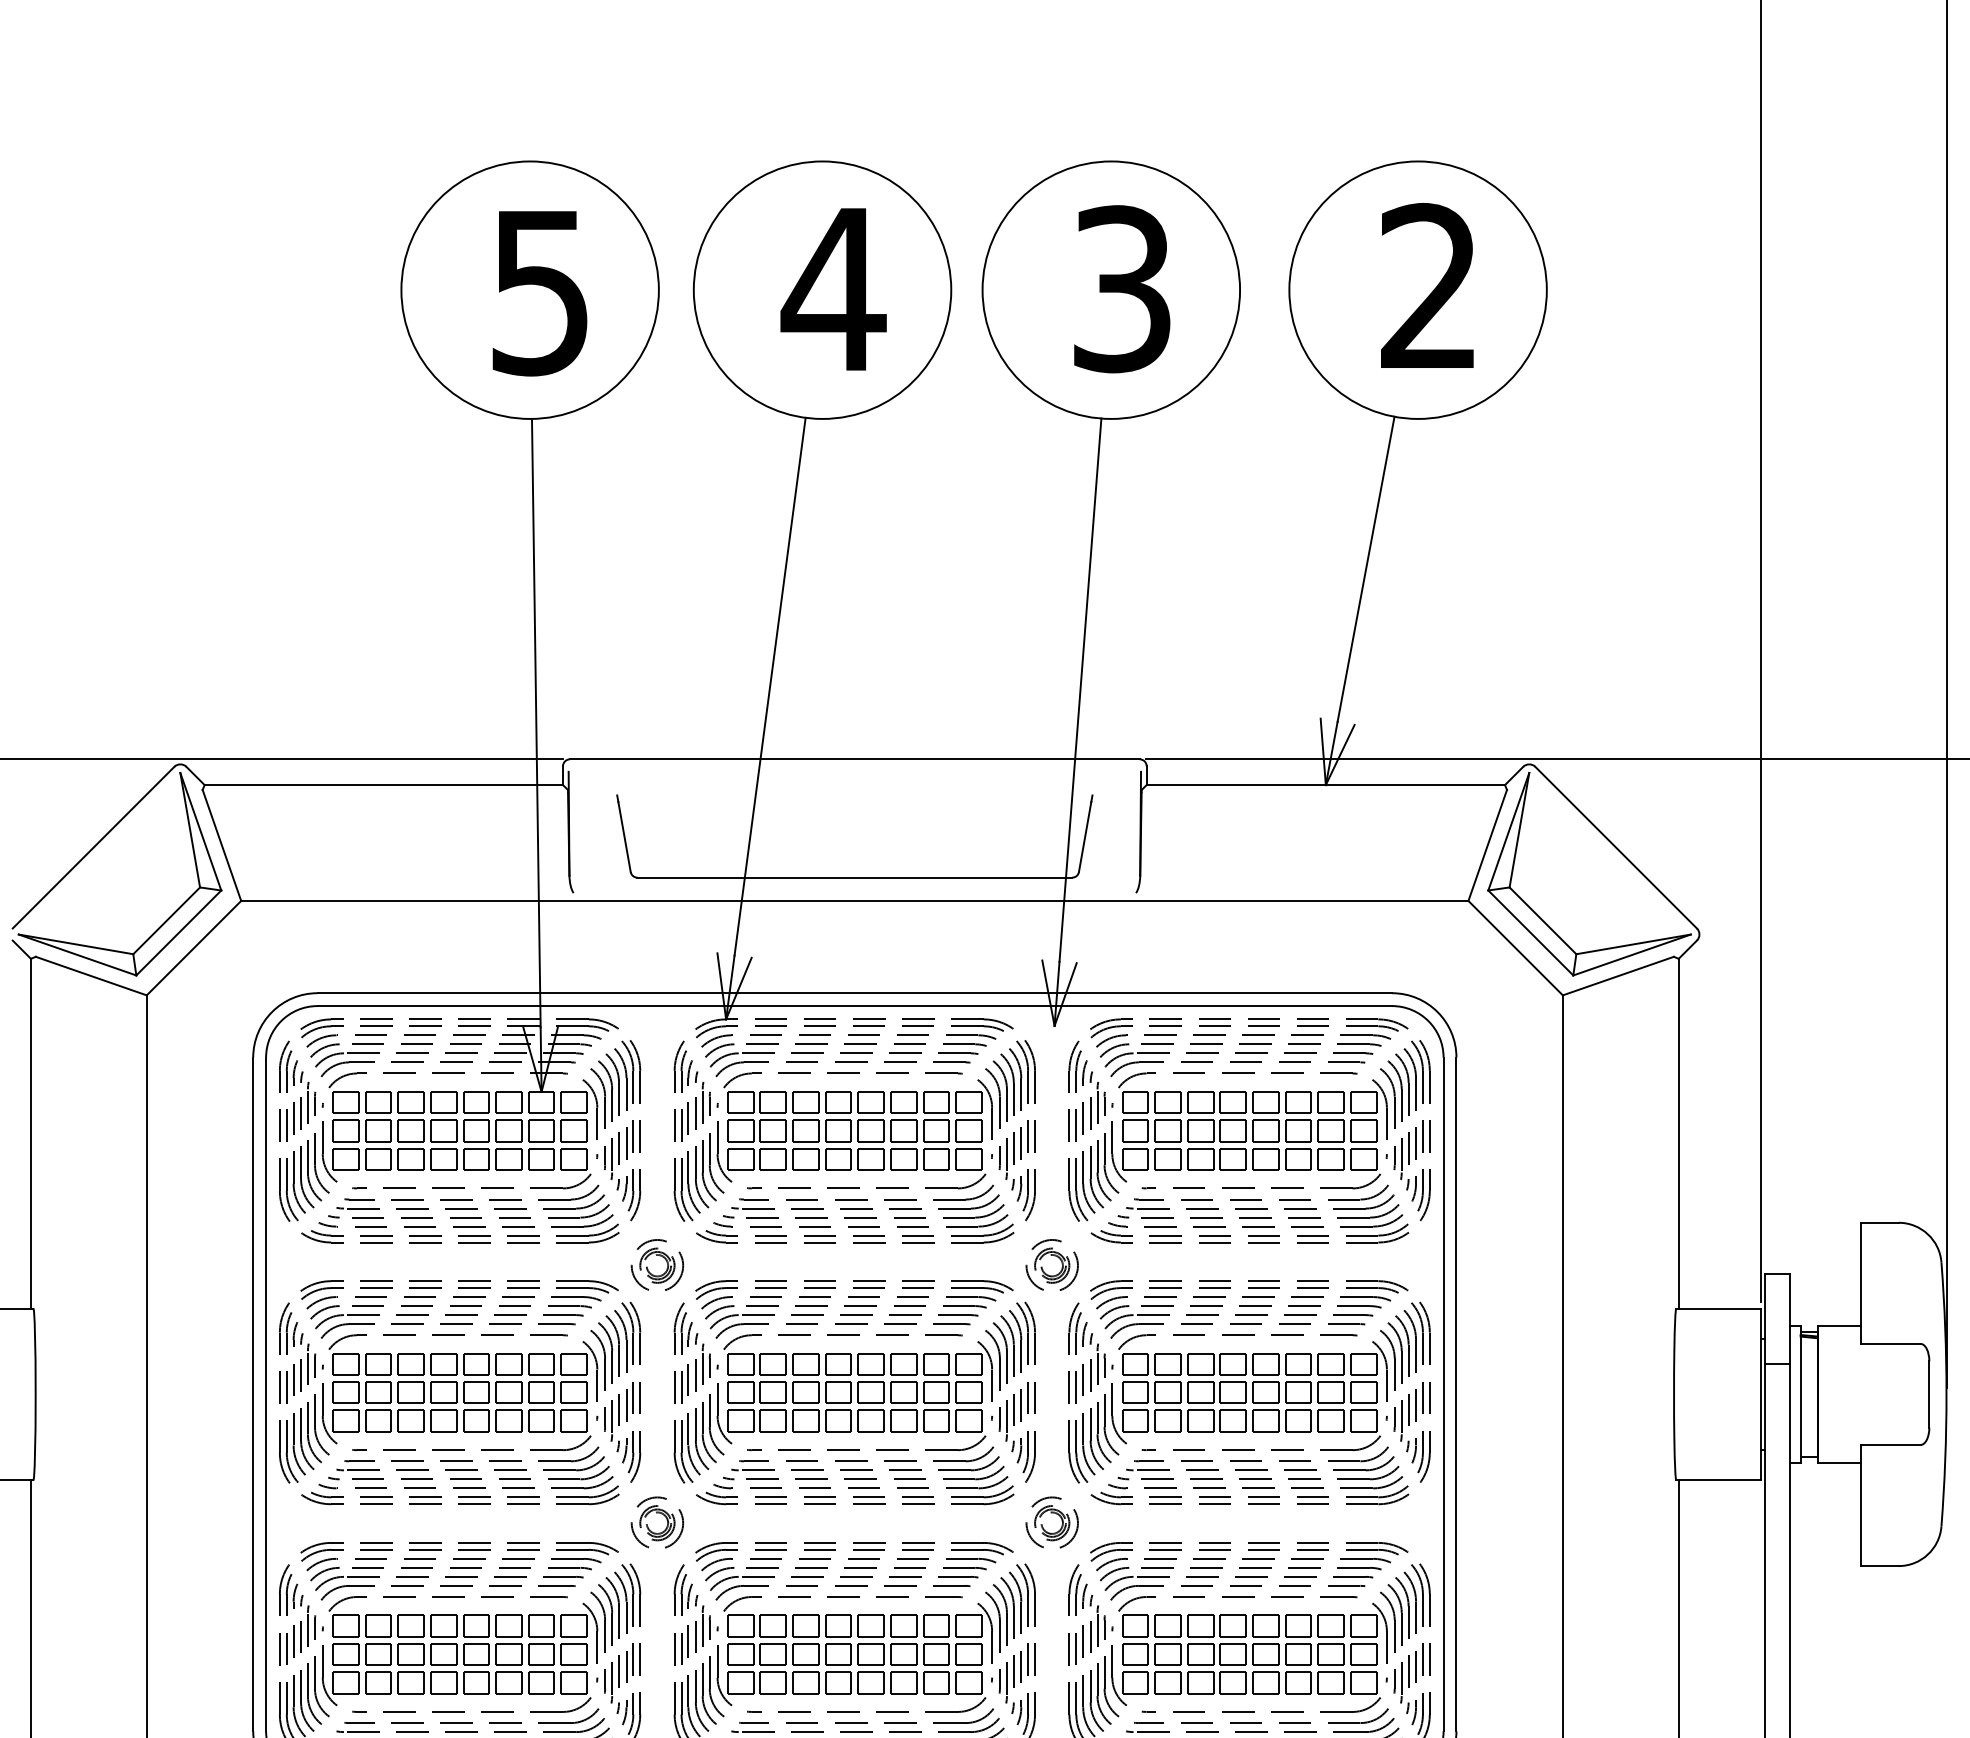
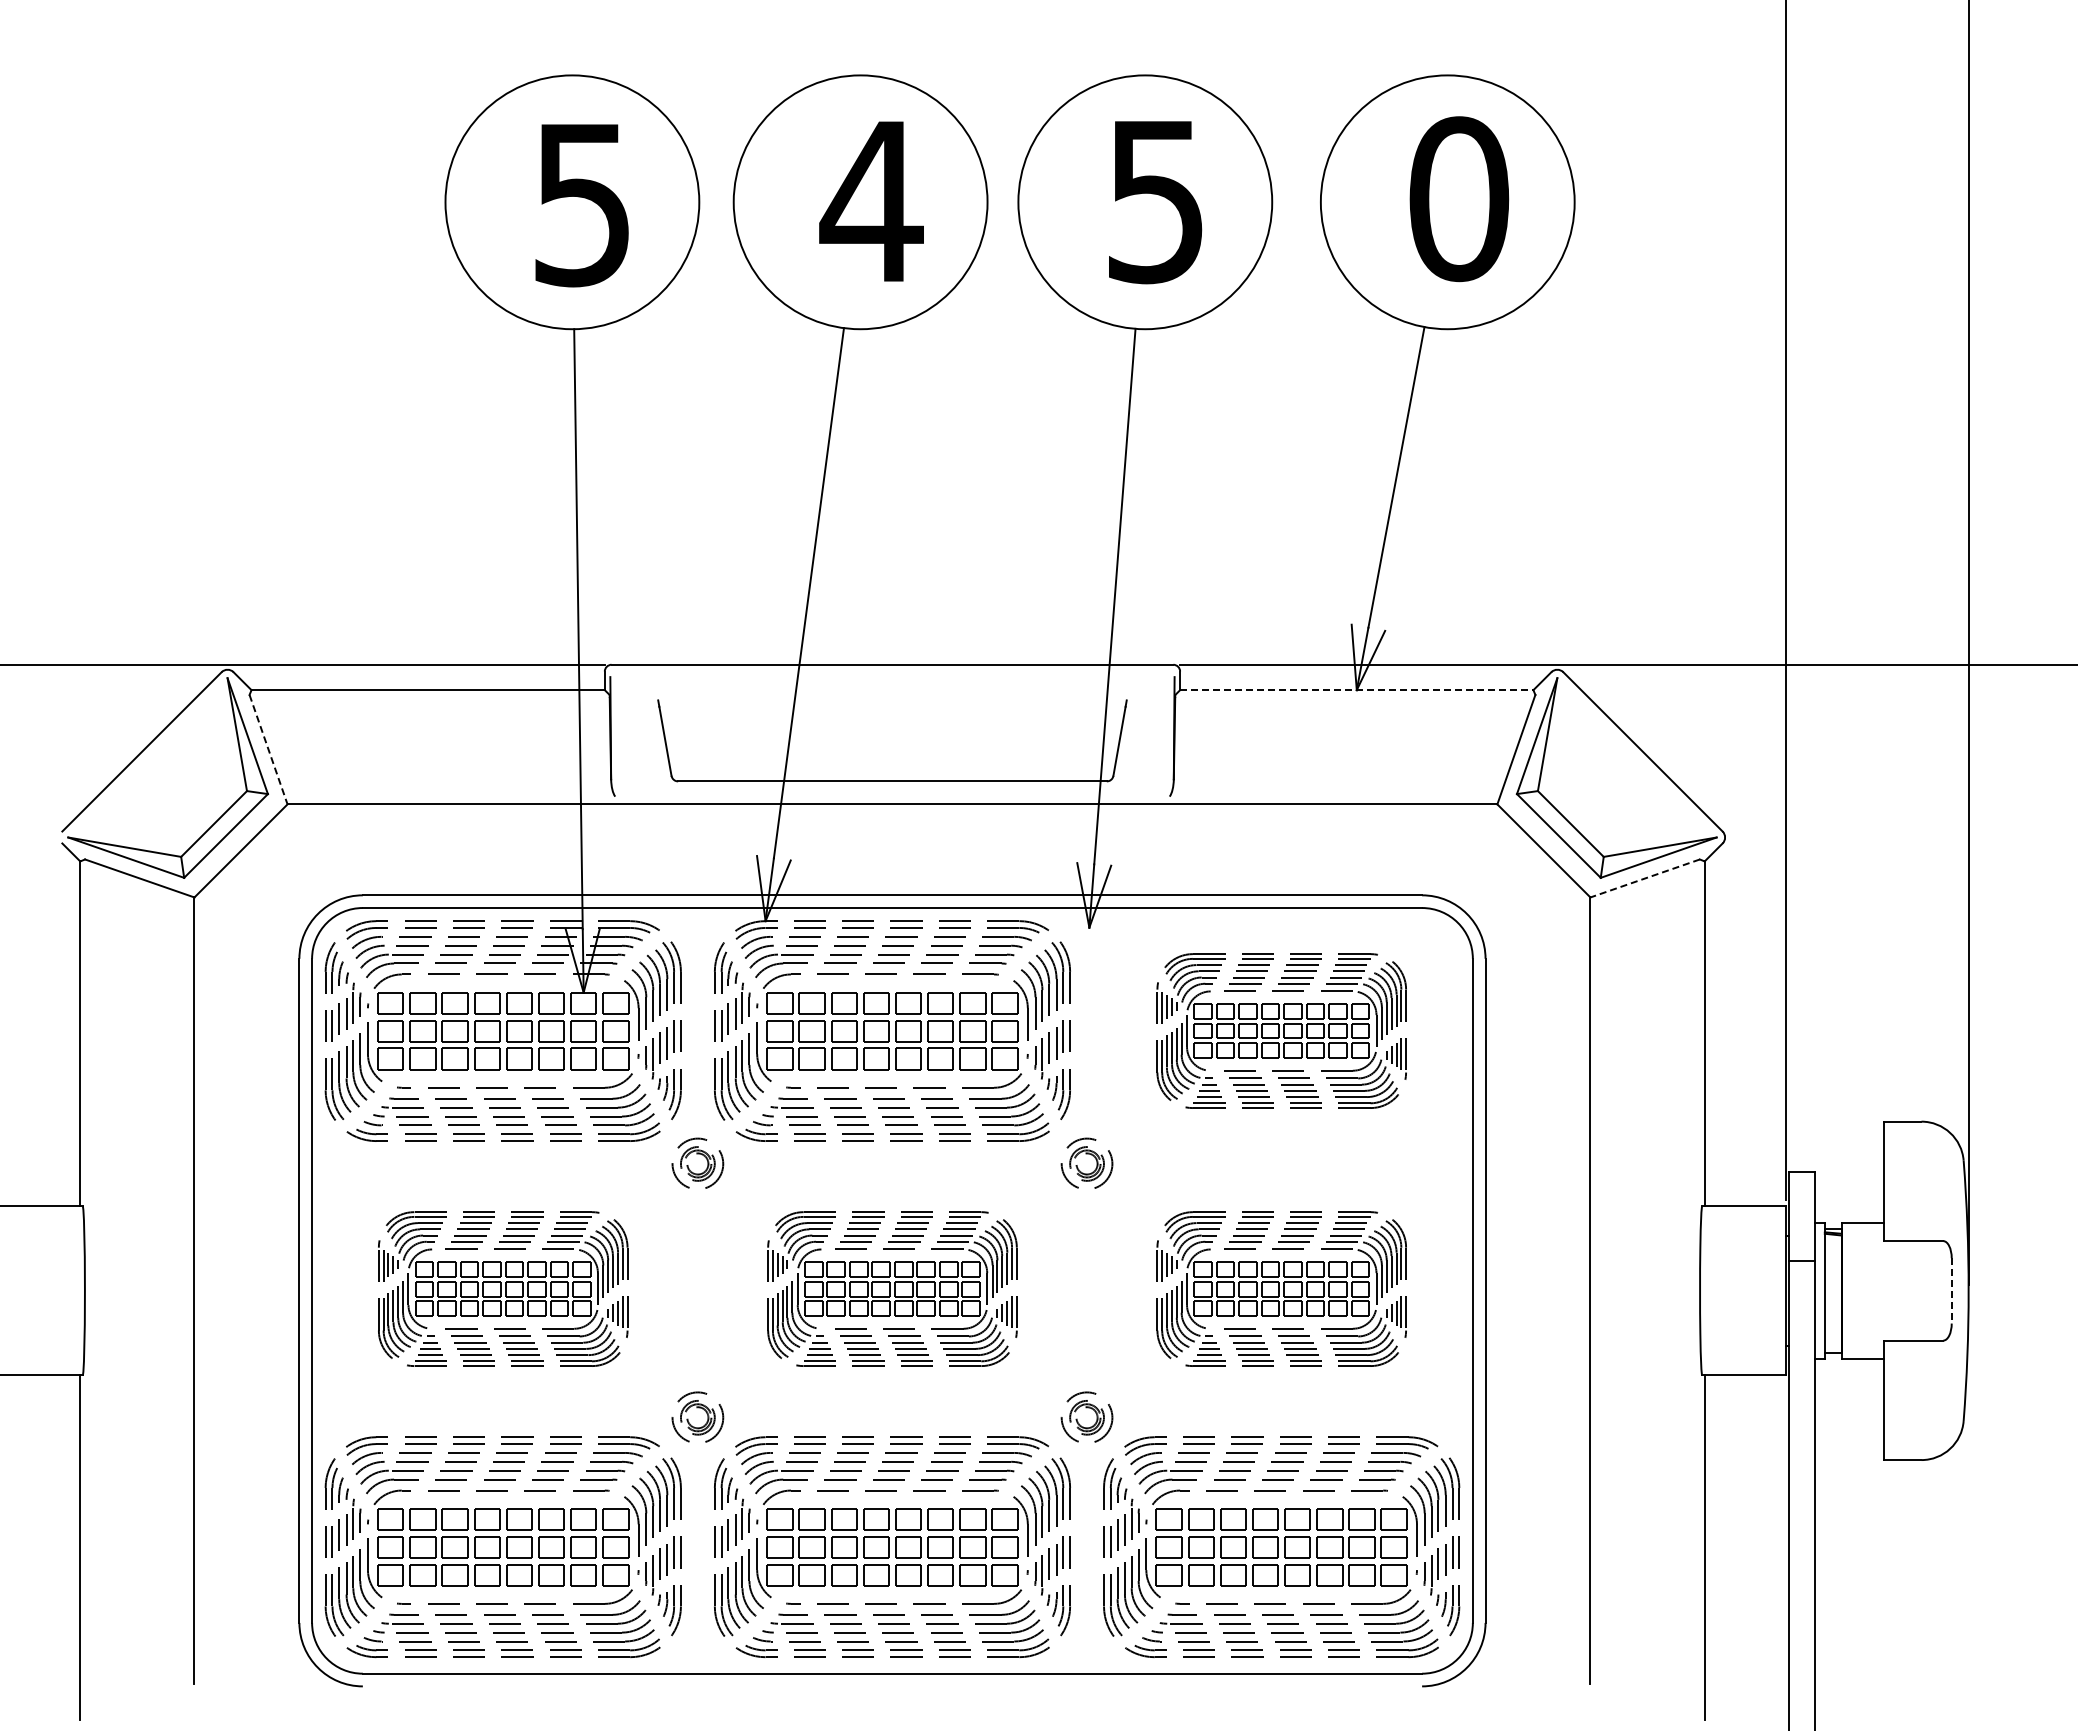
text: (1430, 287) -> (1459, 199), 2 -> 0
text: (1121, 288) -> (1155, 200), 3 -> 5
line: (1325, 785) -> (1356, 690), solid -> dashed
line: (221, 845) -> (268, 749), solid -> dashed
line: (1618, 976) -> (1645, 878), solid -> dashed
part: (1249, 1130) -> (1281, 1030), size x0.7
part: (459, 1392) -> (502, 1288), size x0.7
part: (854, 1392) -> (892, 1288), size x0.7
part: (1249, 1392) -> (1281, 1288), size x0.7
line: (1929, 1394) -> (1951, 1290), solid -> dashed

